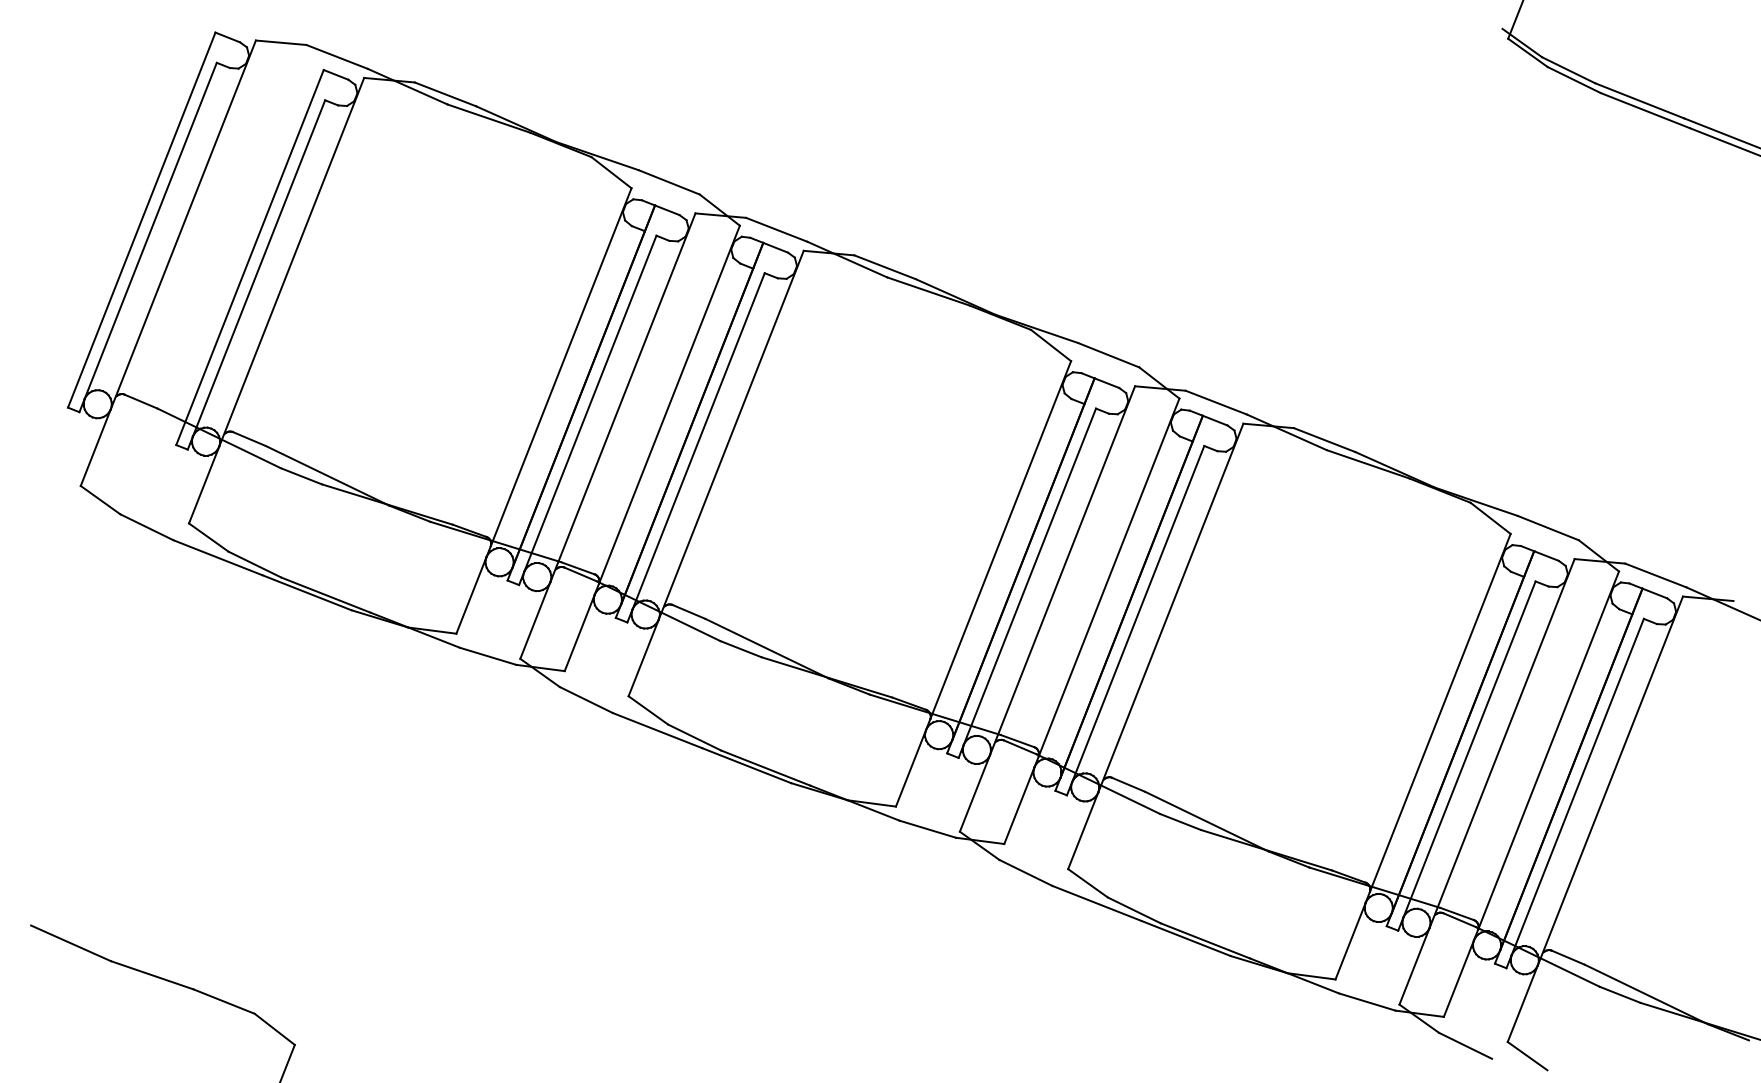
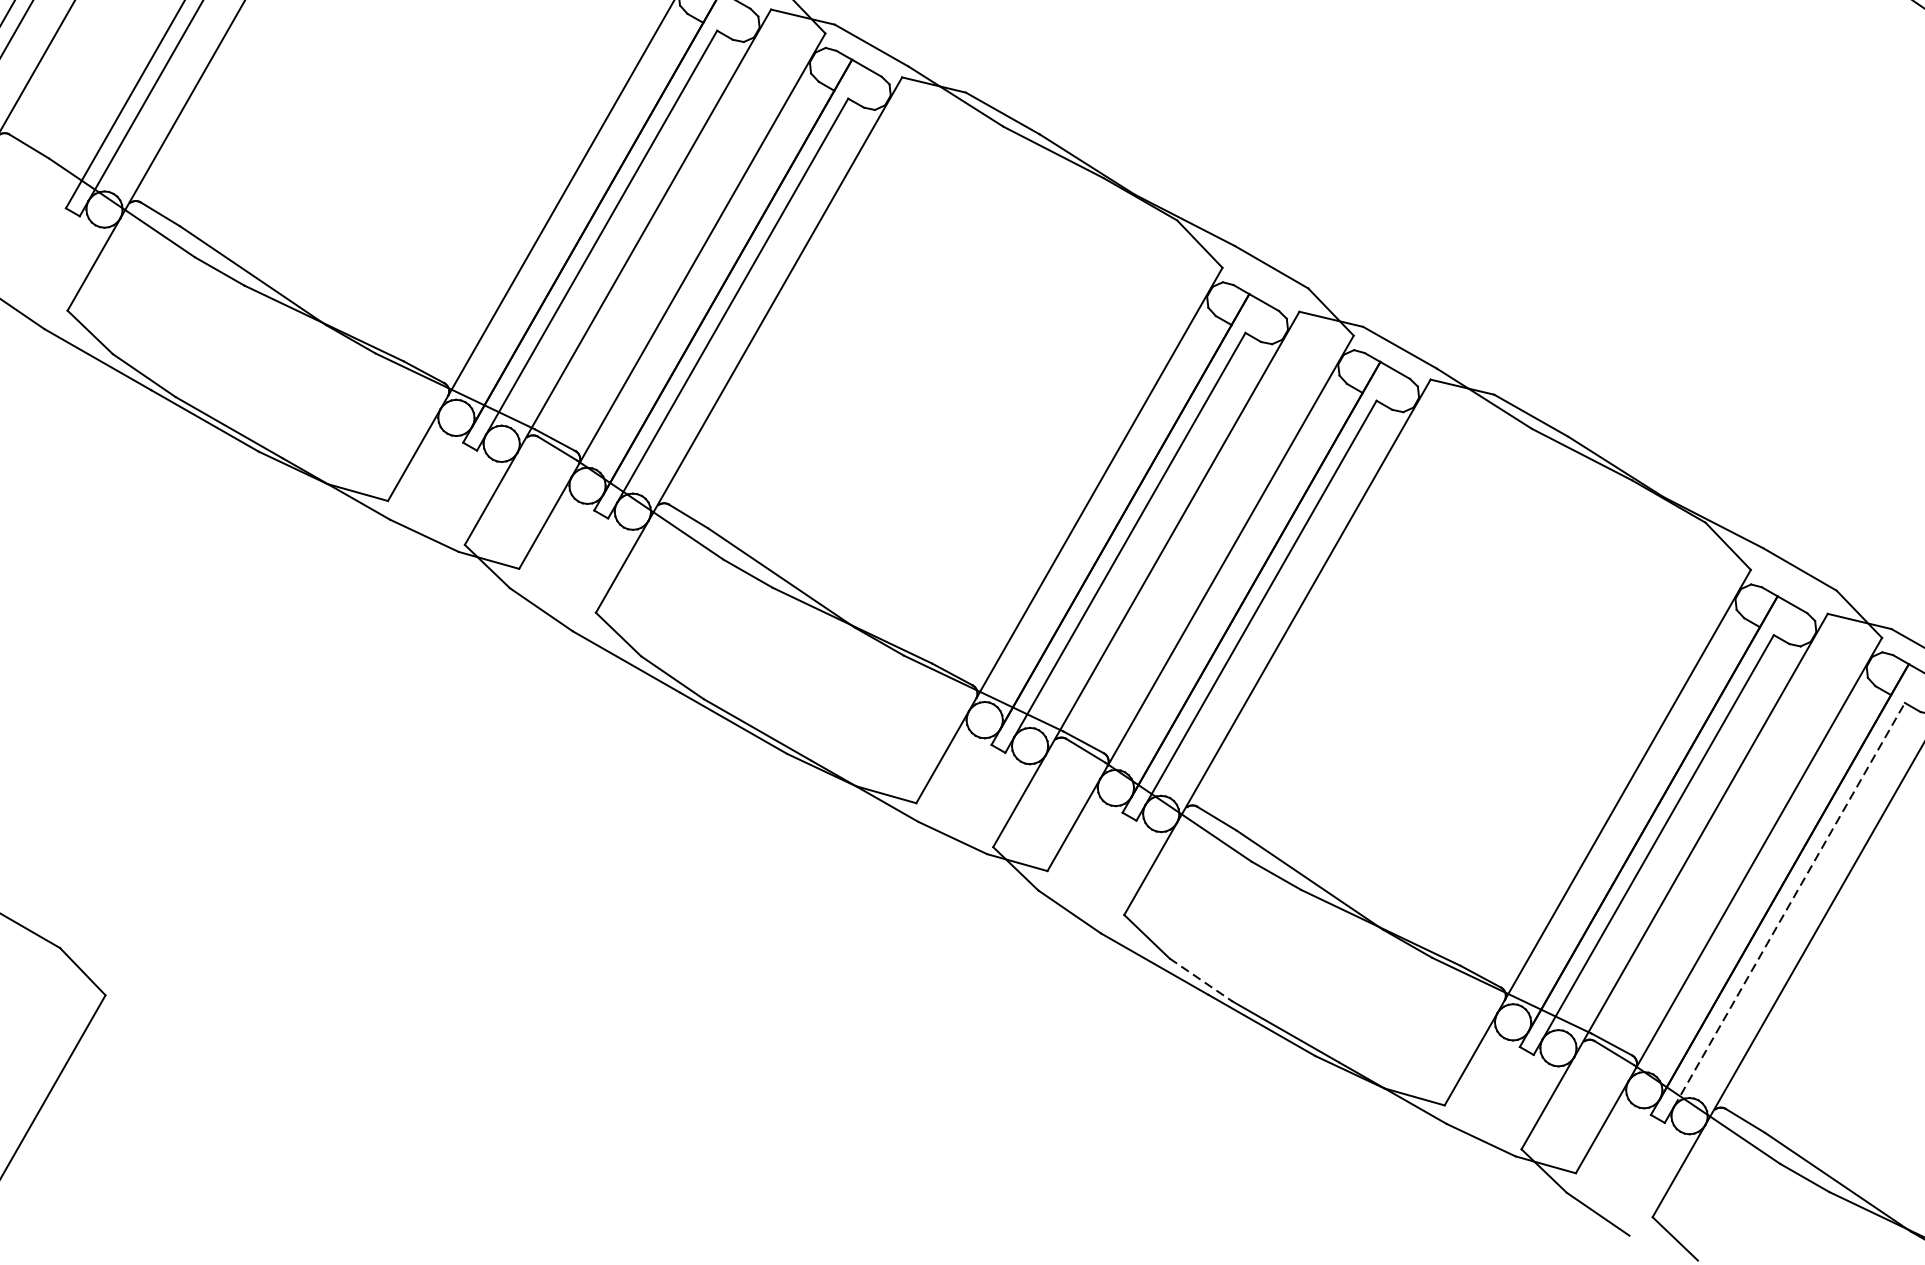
line: (1577, 786) -> (1789, 904), solid -> dashed
line: (1134, 910) -> (1201, 980), solid -> dashed

